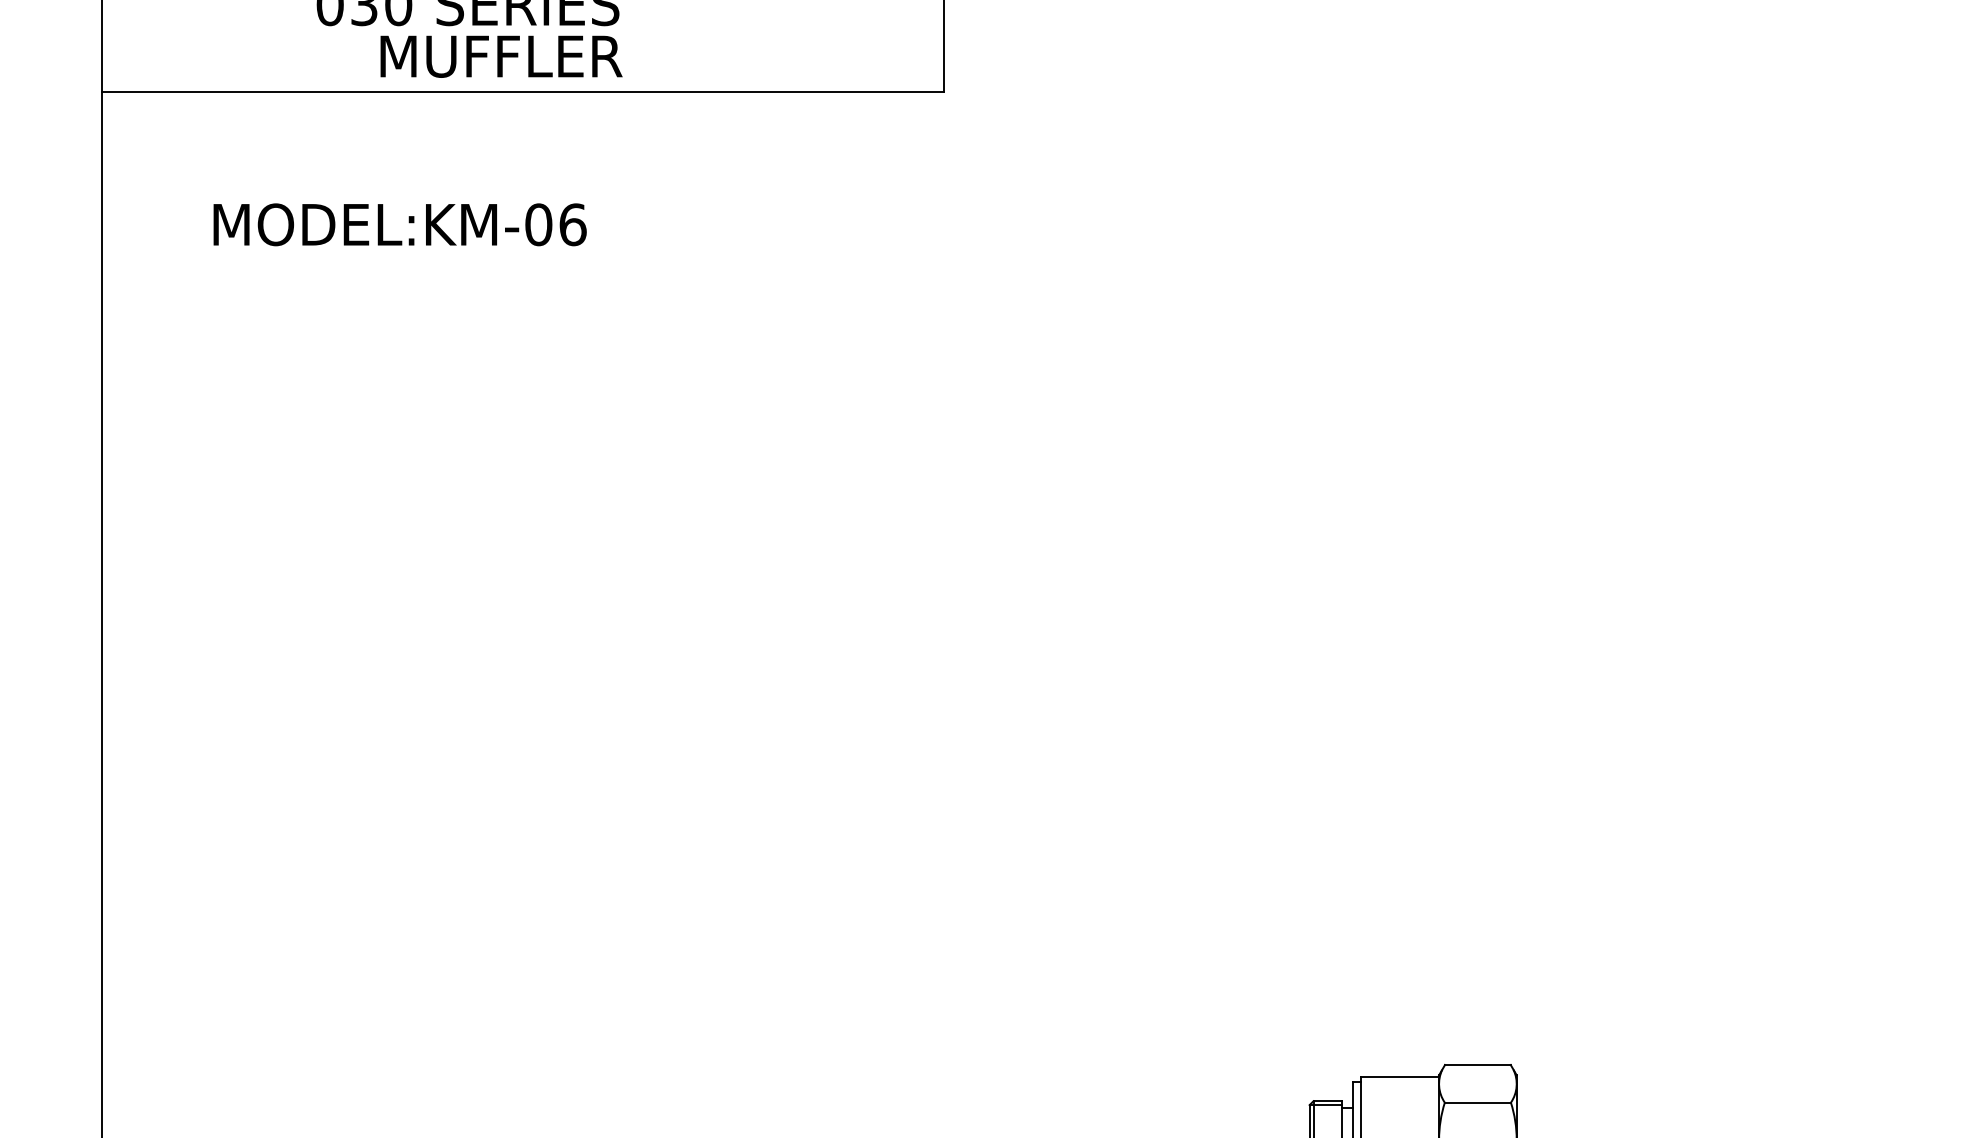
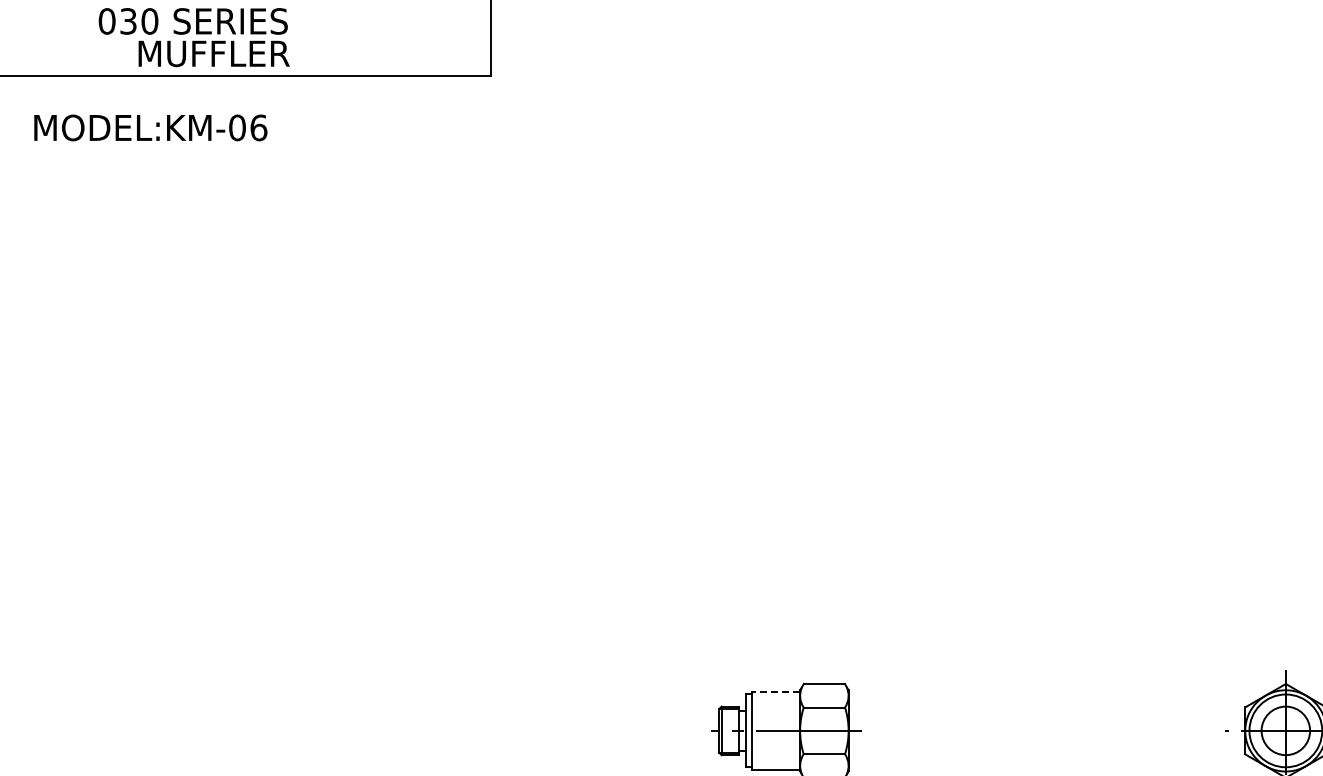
text: (399, 224) -> (150, 127), moved
line: (1399, 1076) -> (775, 691), solid -> dashed

